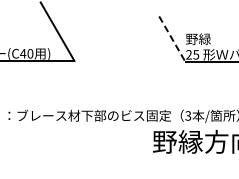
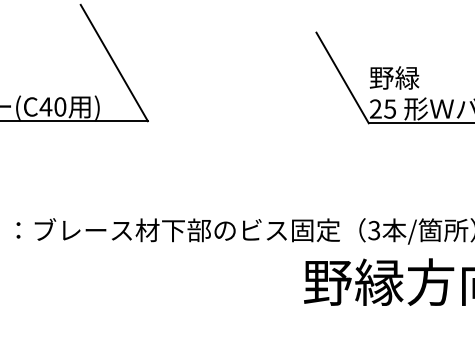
line: (172, 39) -> (342, 78), dashed -> solid

